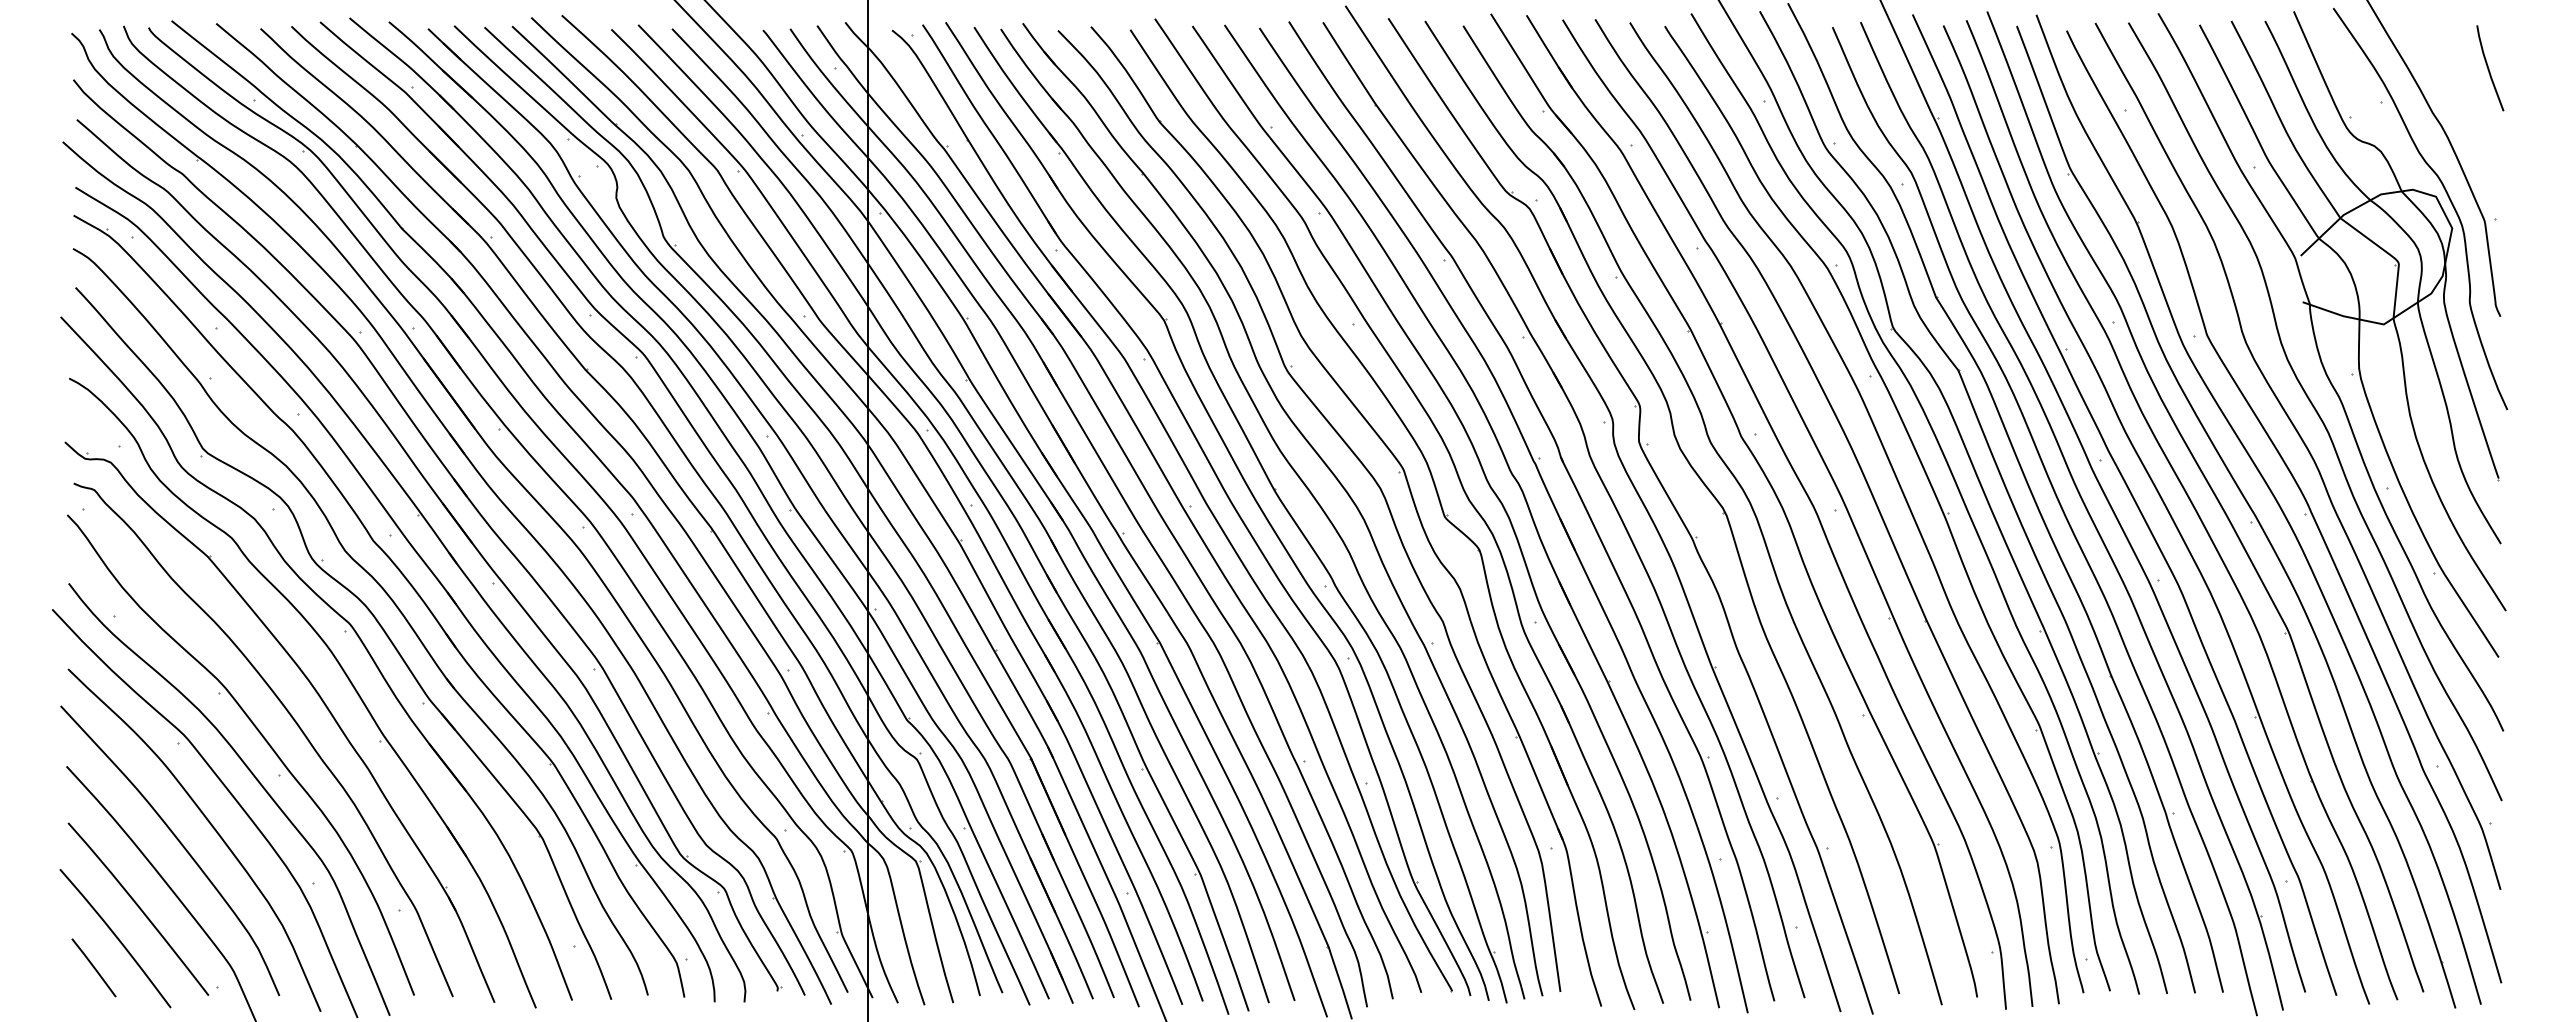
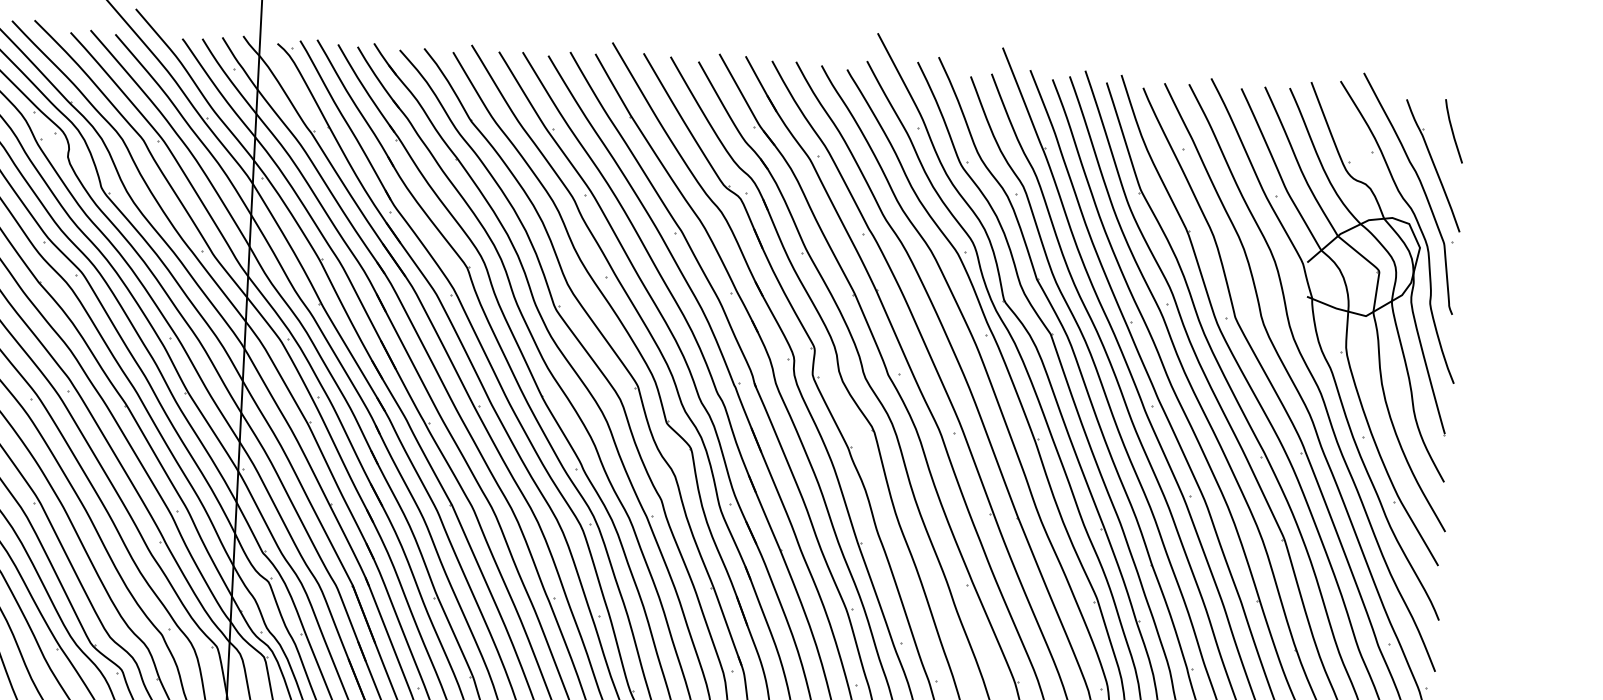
part: (2464, 116) -> (1433, 165), added

